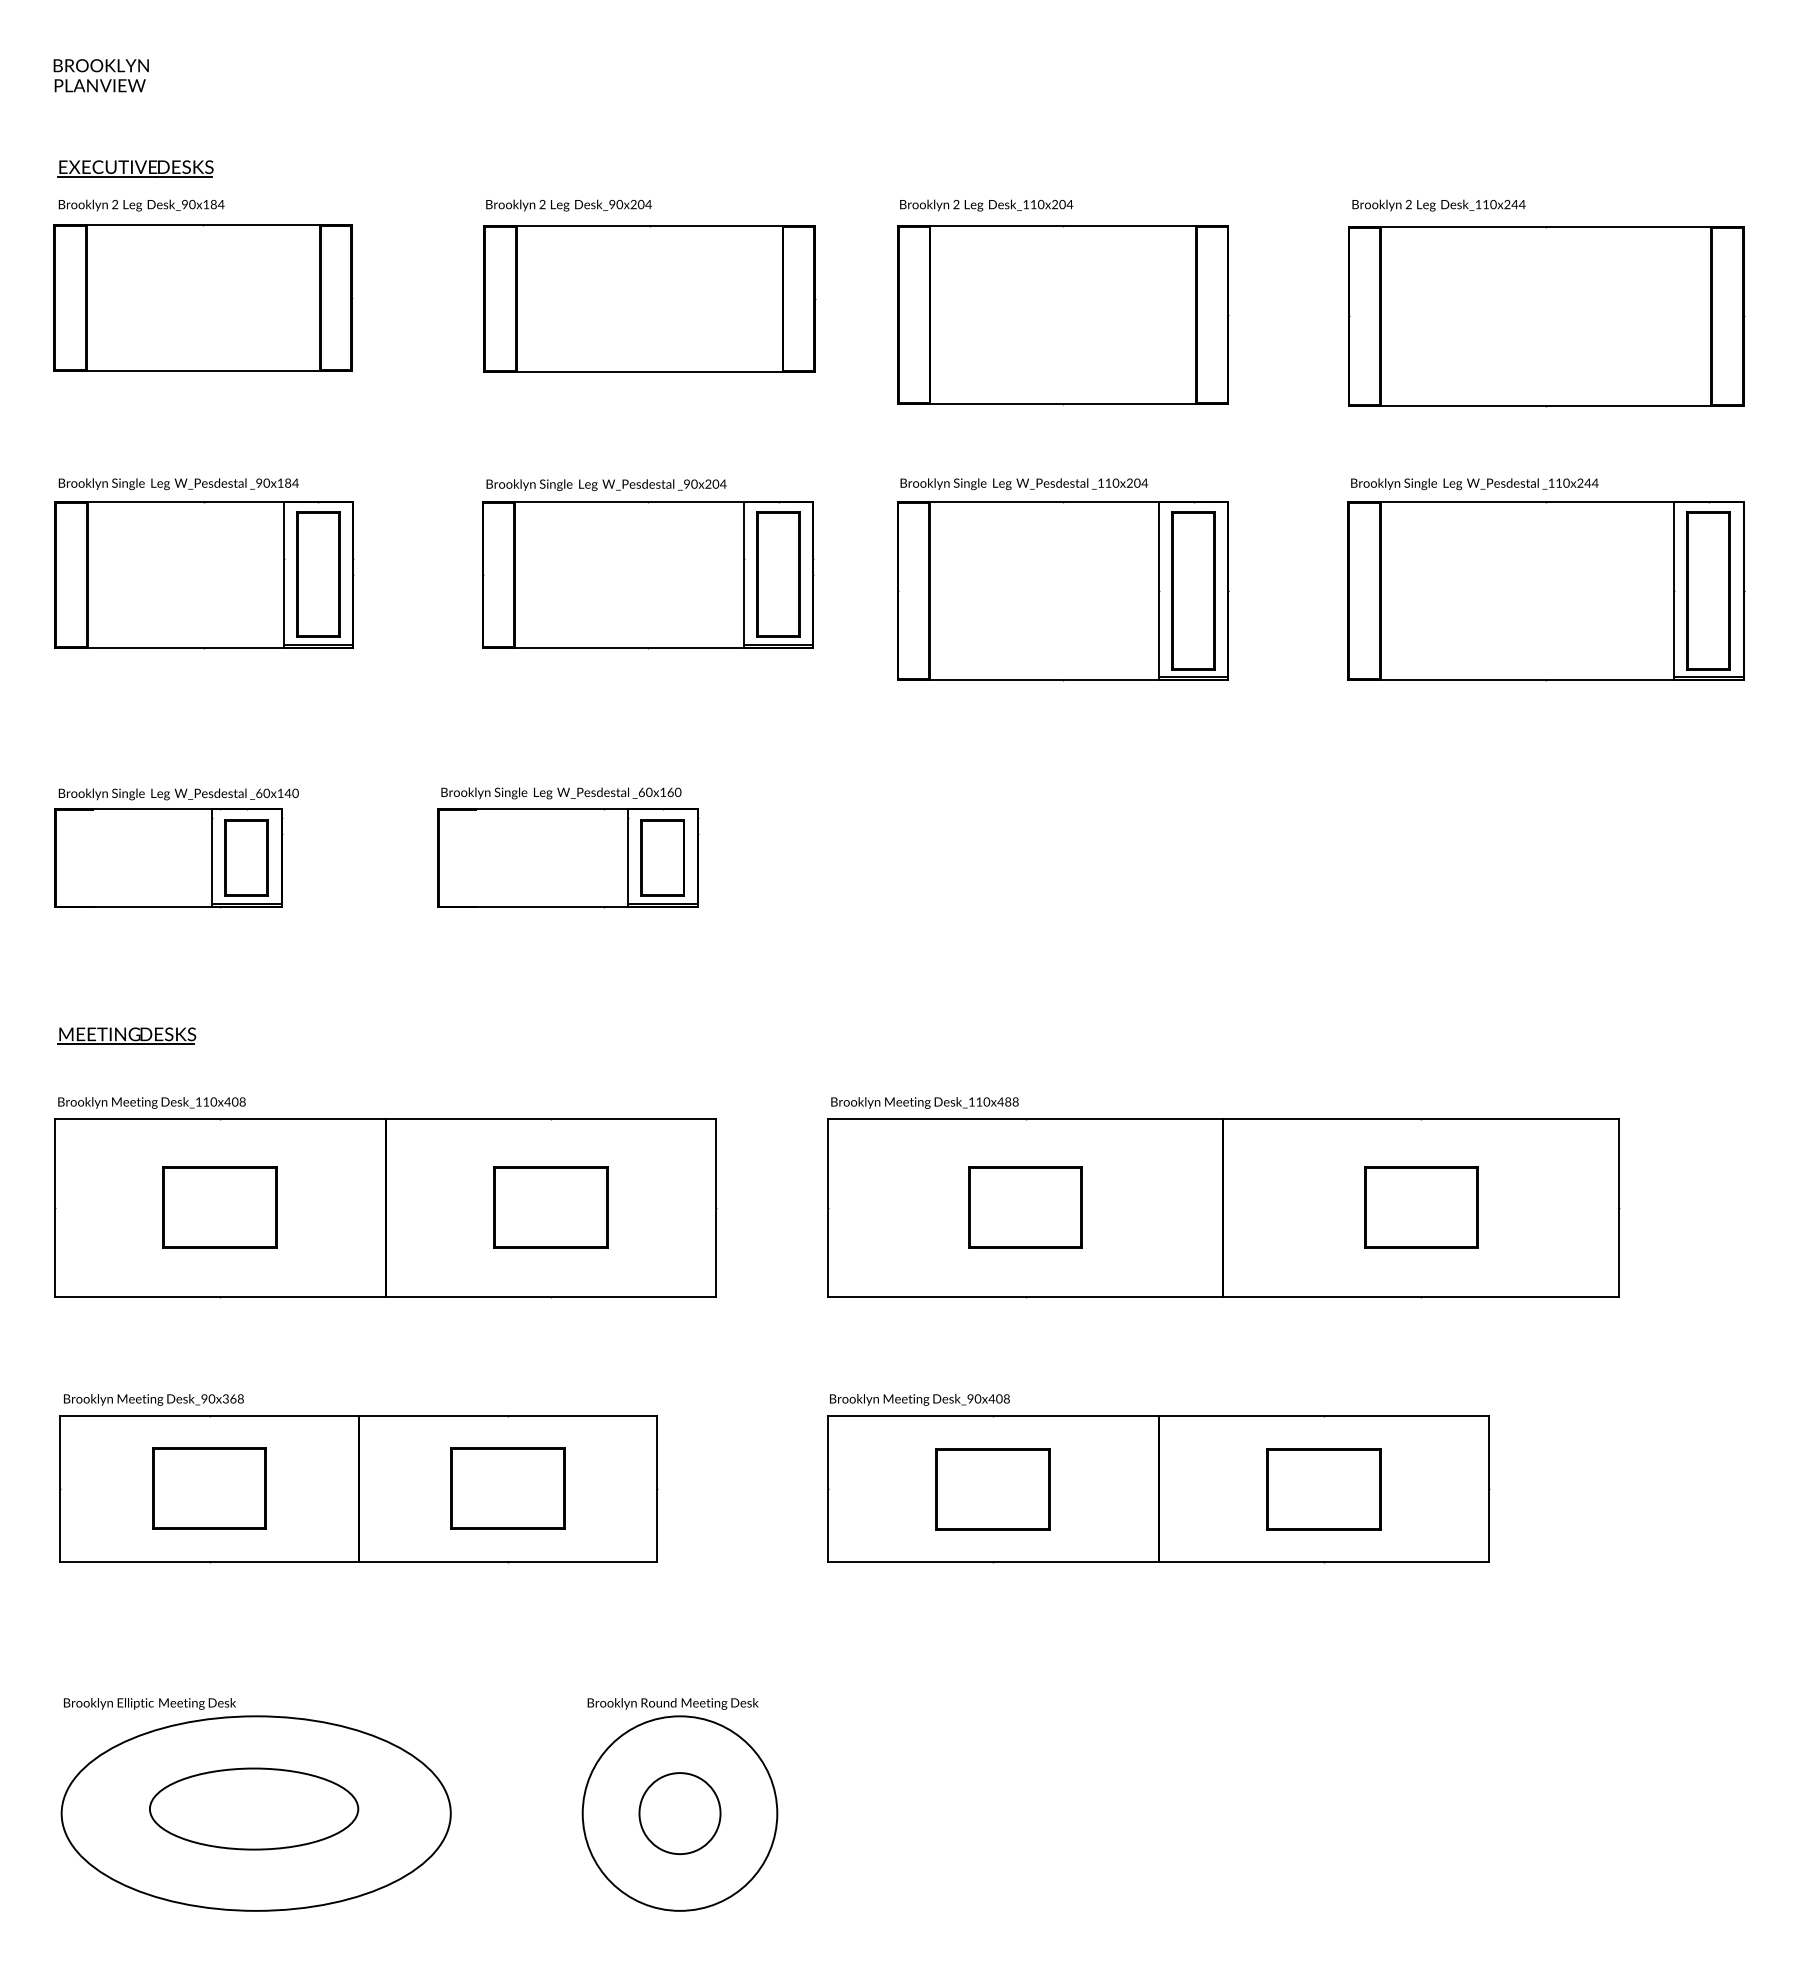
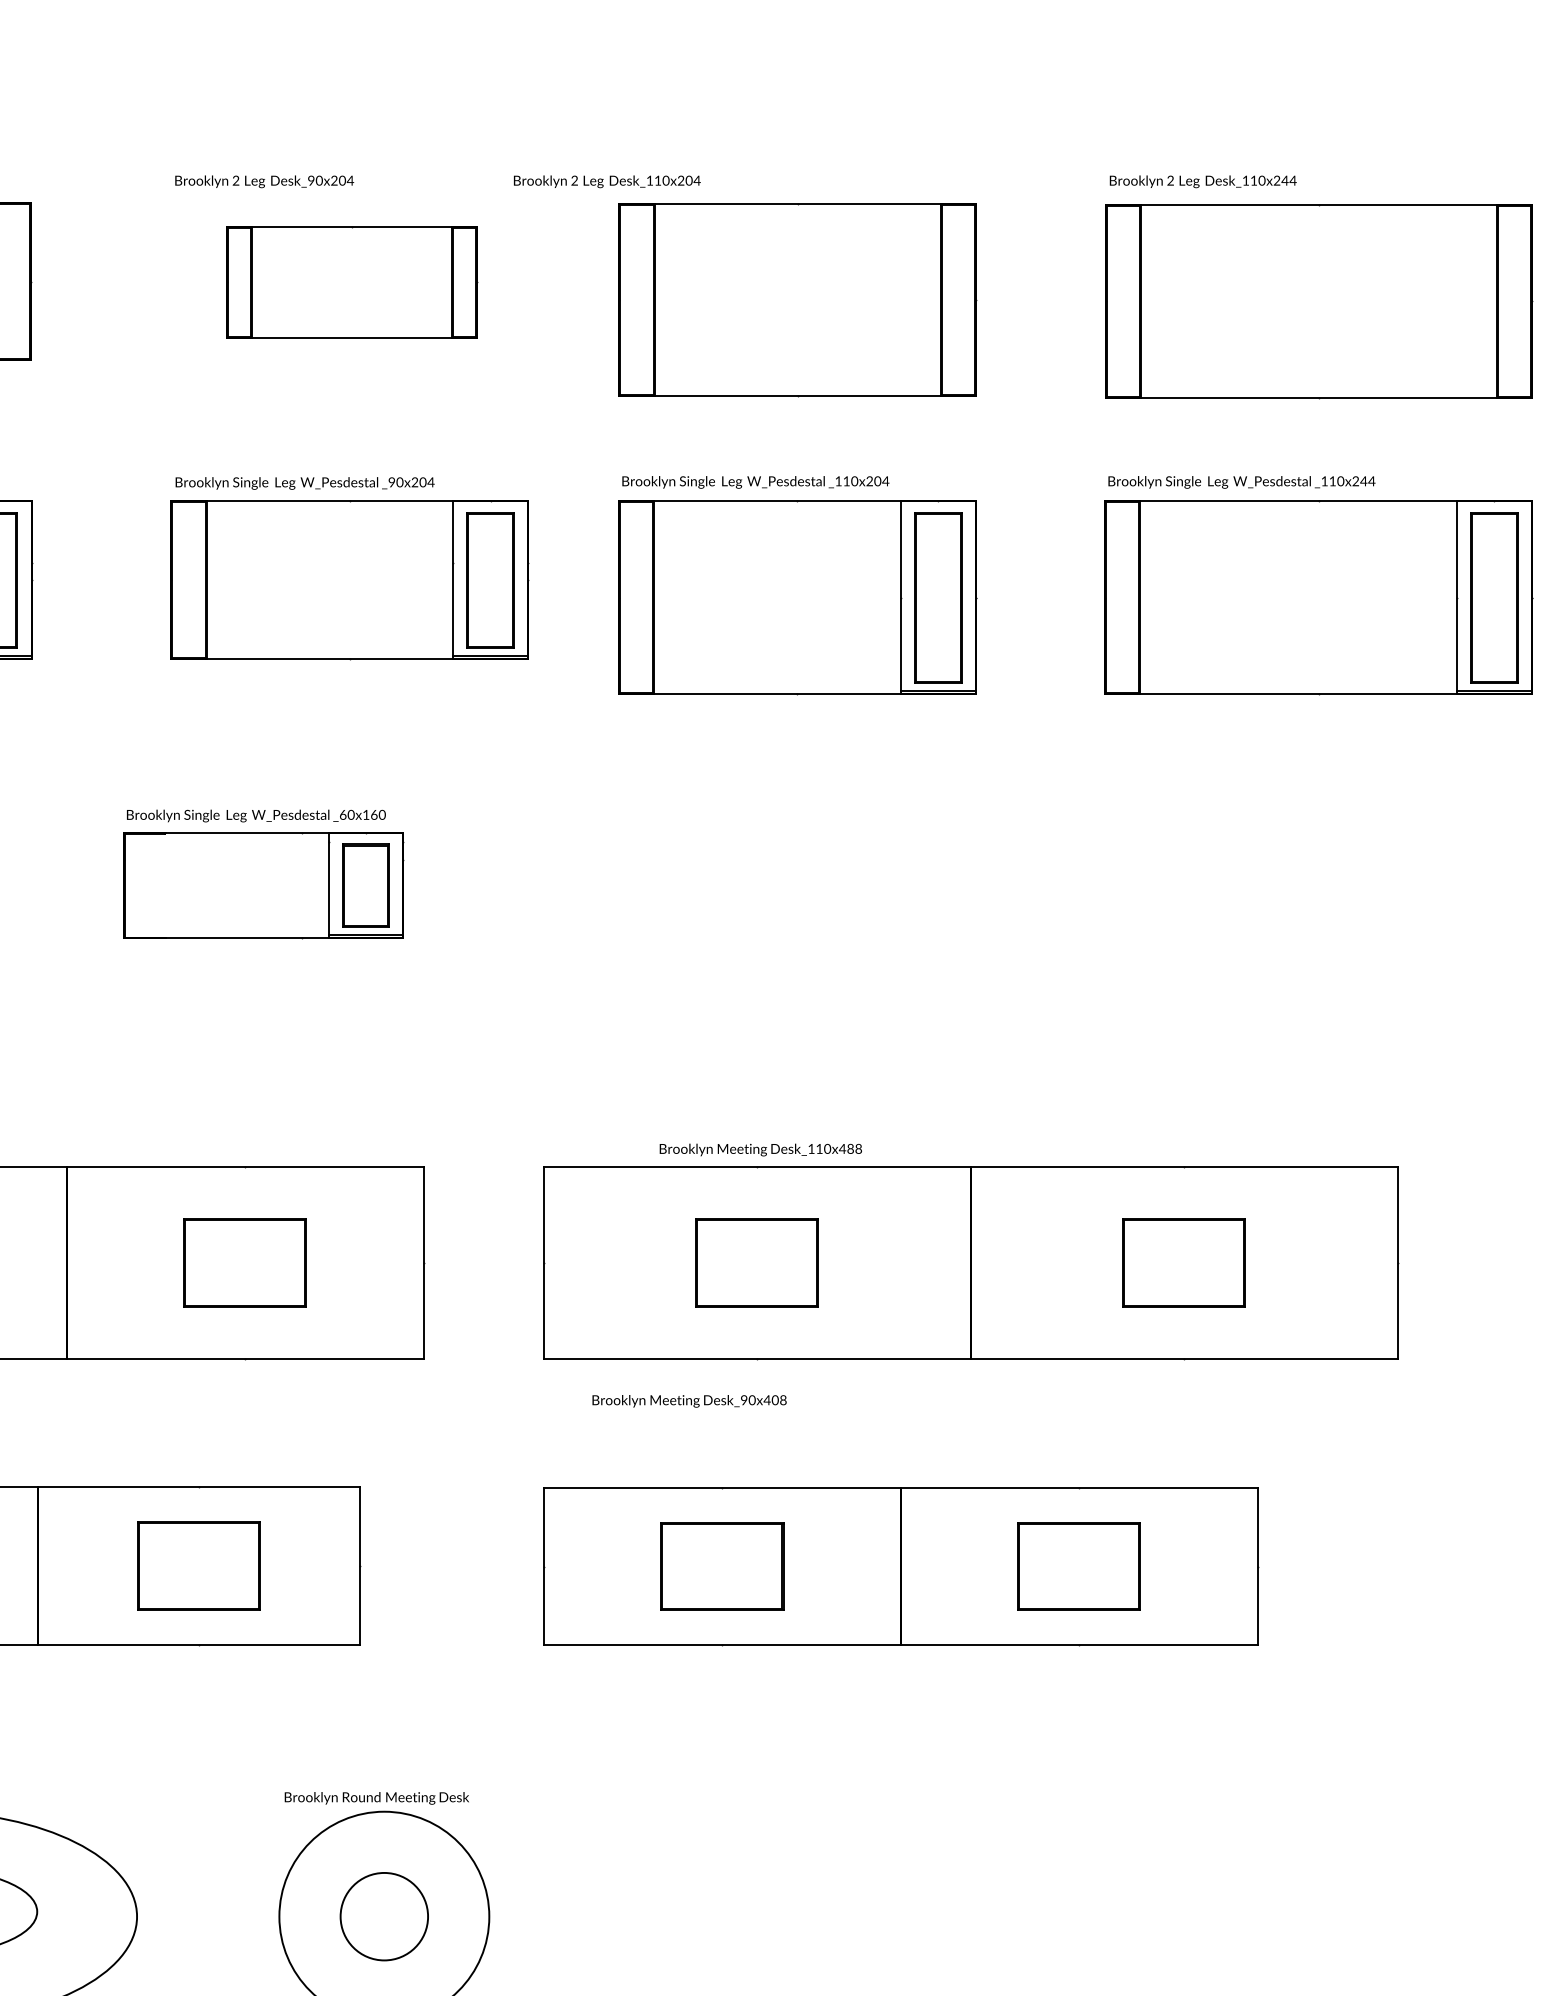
text: (986, 205) -> (607, 181), moved
part: (649, 298) -> (351, 282), size x0.7
text: (924, 1102) -> (760, 1149), moved
text: (919, 1399) -> (689, 1400), moved

